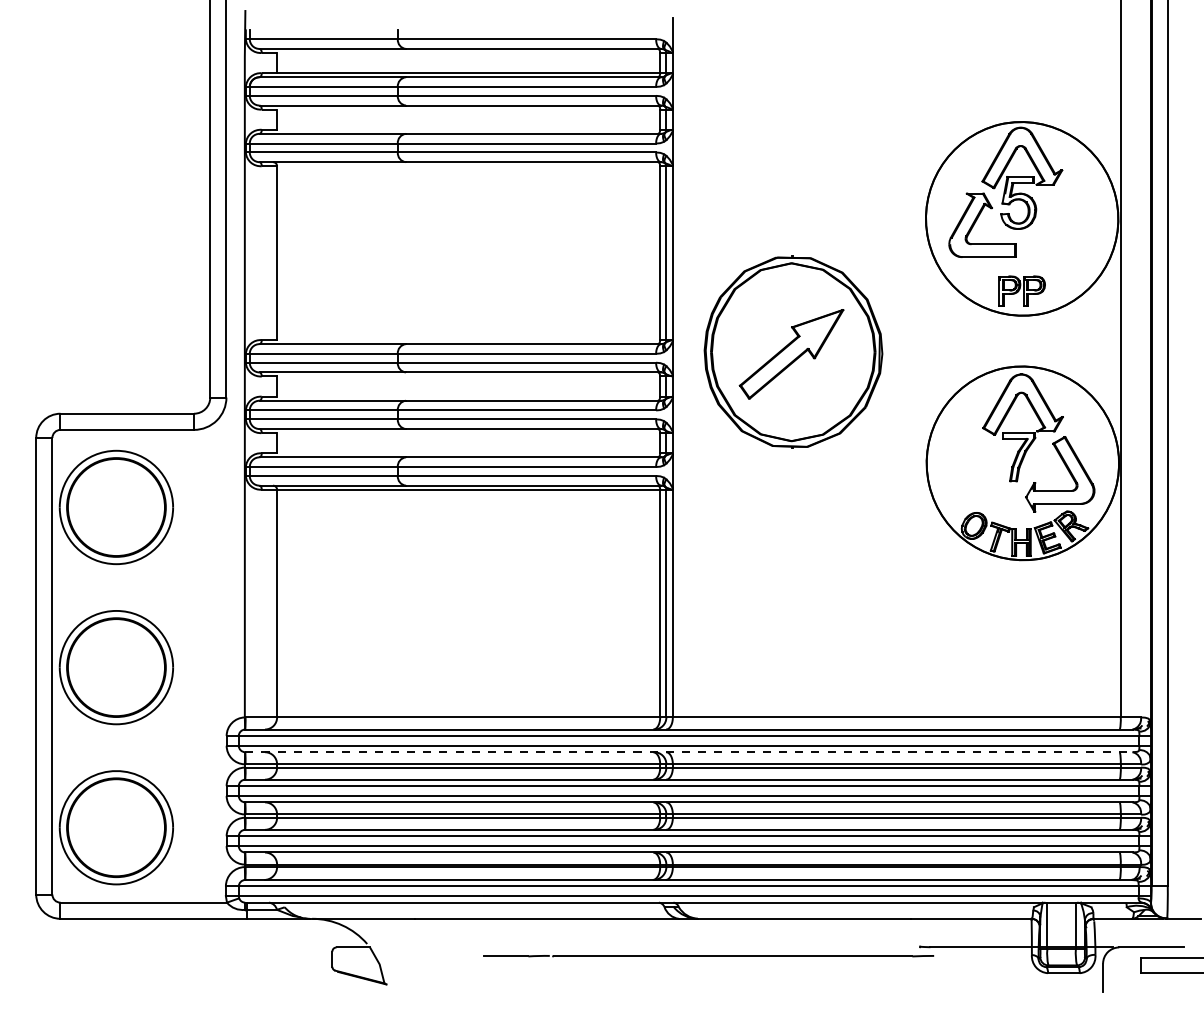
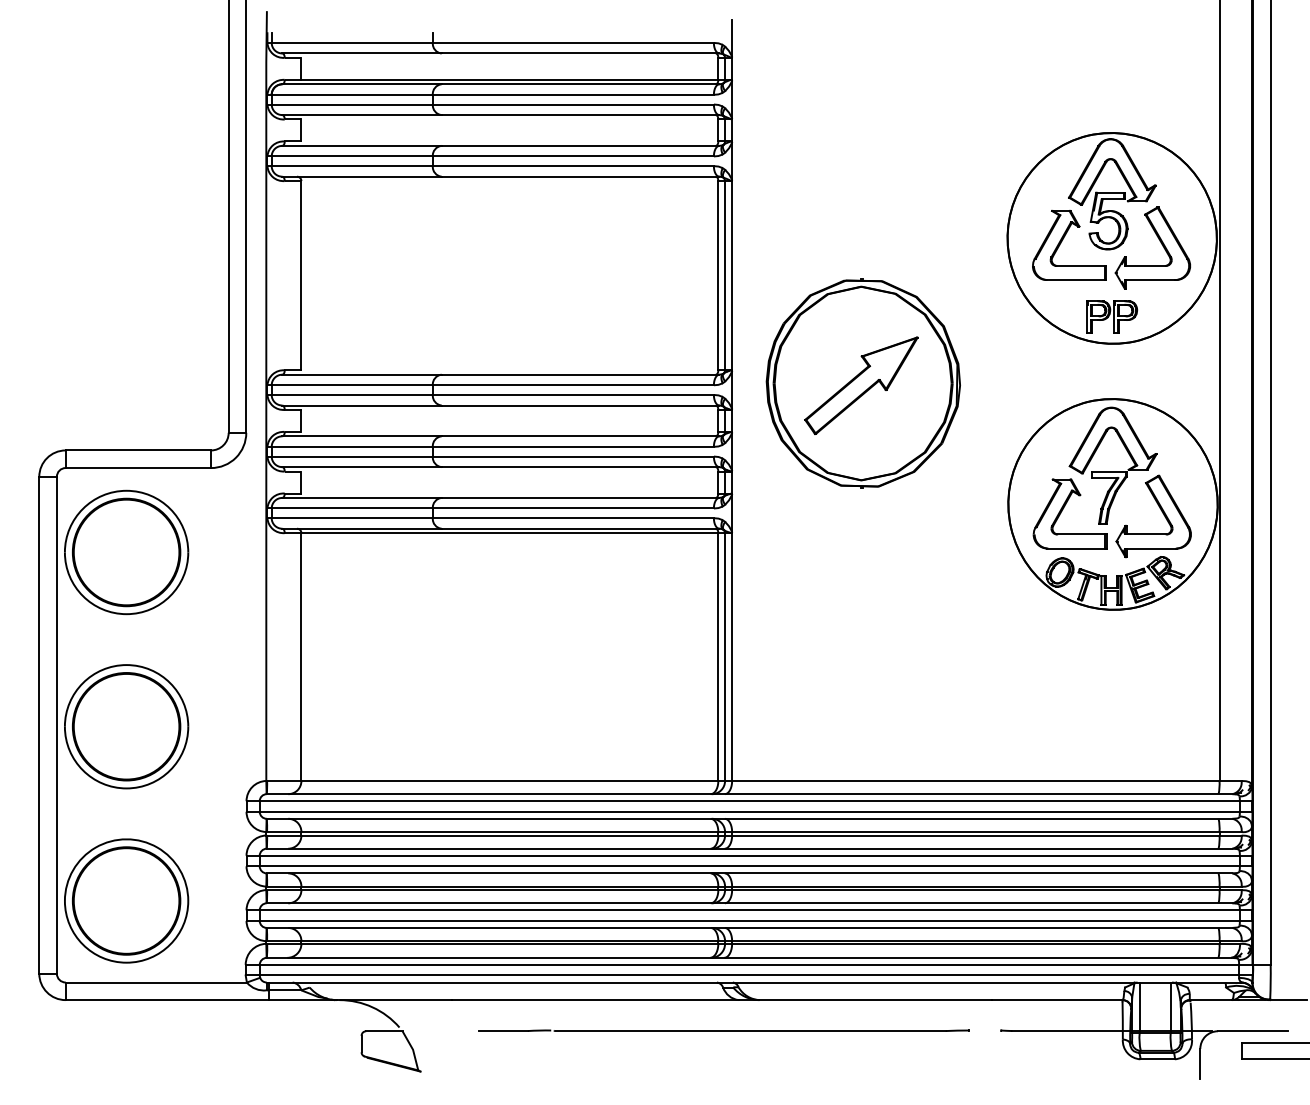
part: (1066, 223) -> (1160, 243), added
part: (978, 467) -> (1064, 508), added
line: (688, 751) -> (749, 818), dashed -> solid
line: (708, 955) -> (723, 1030), moved

